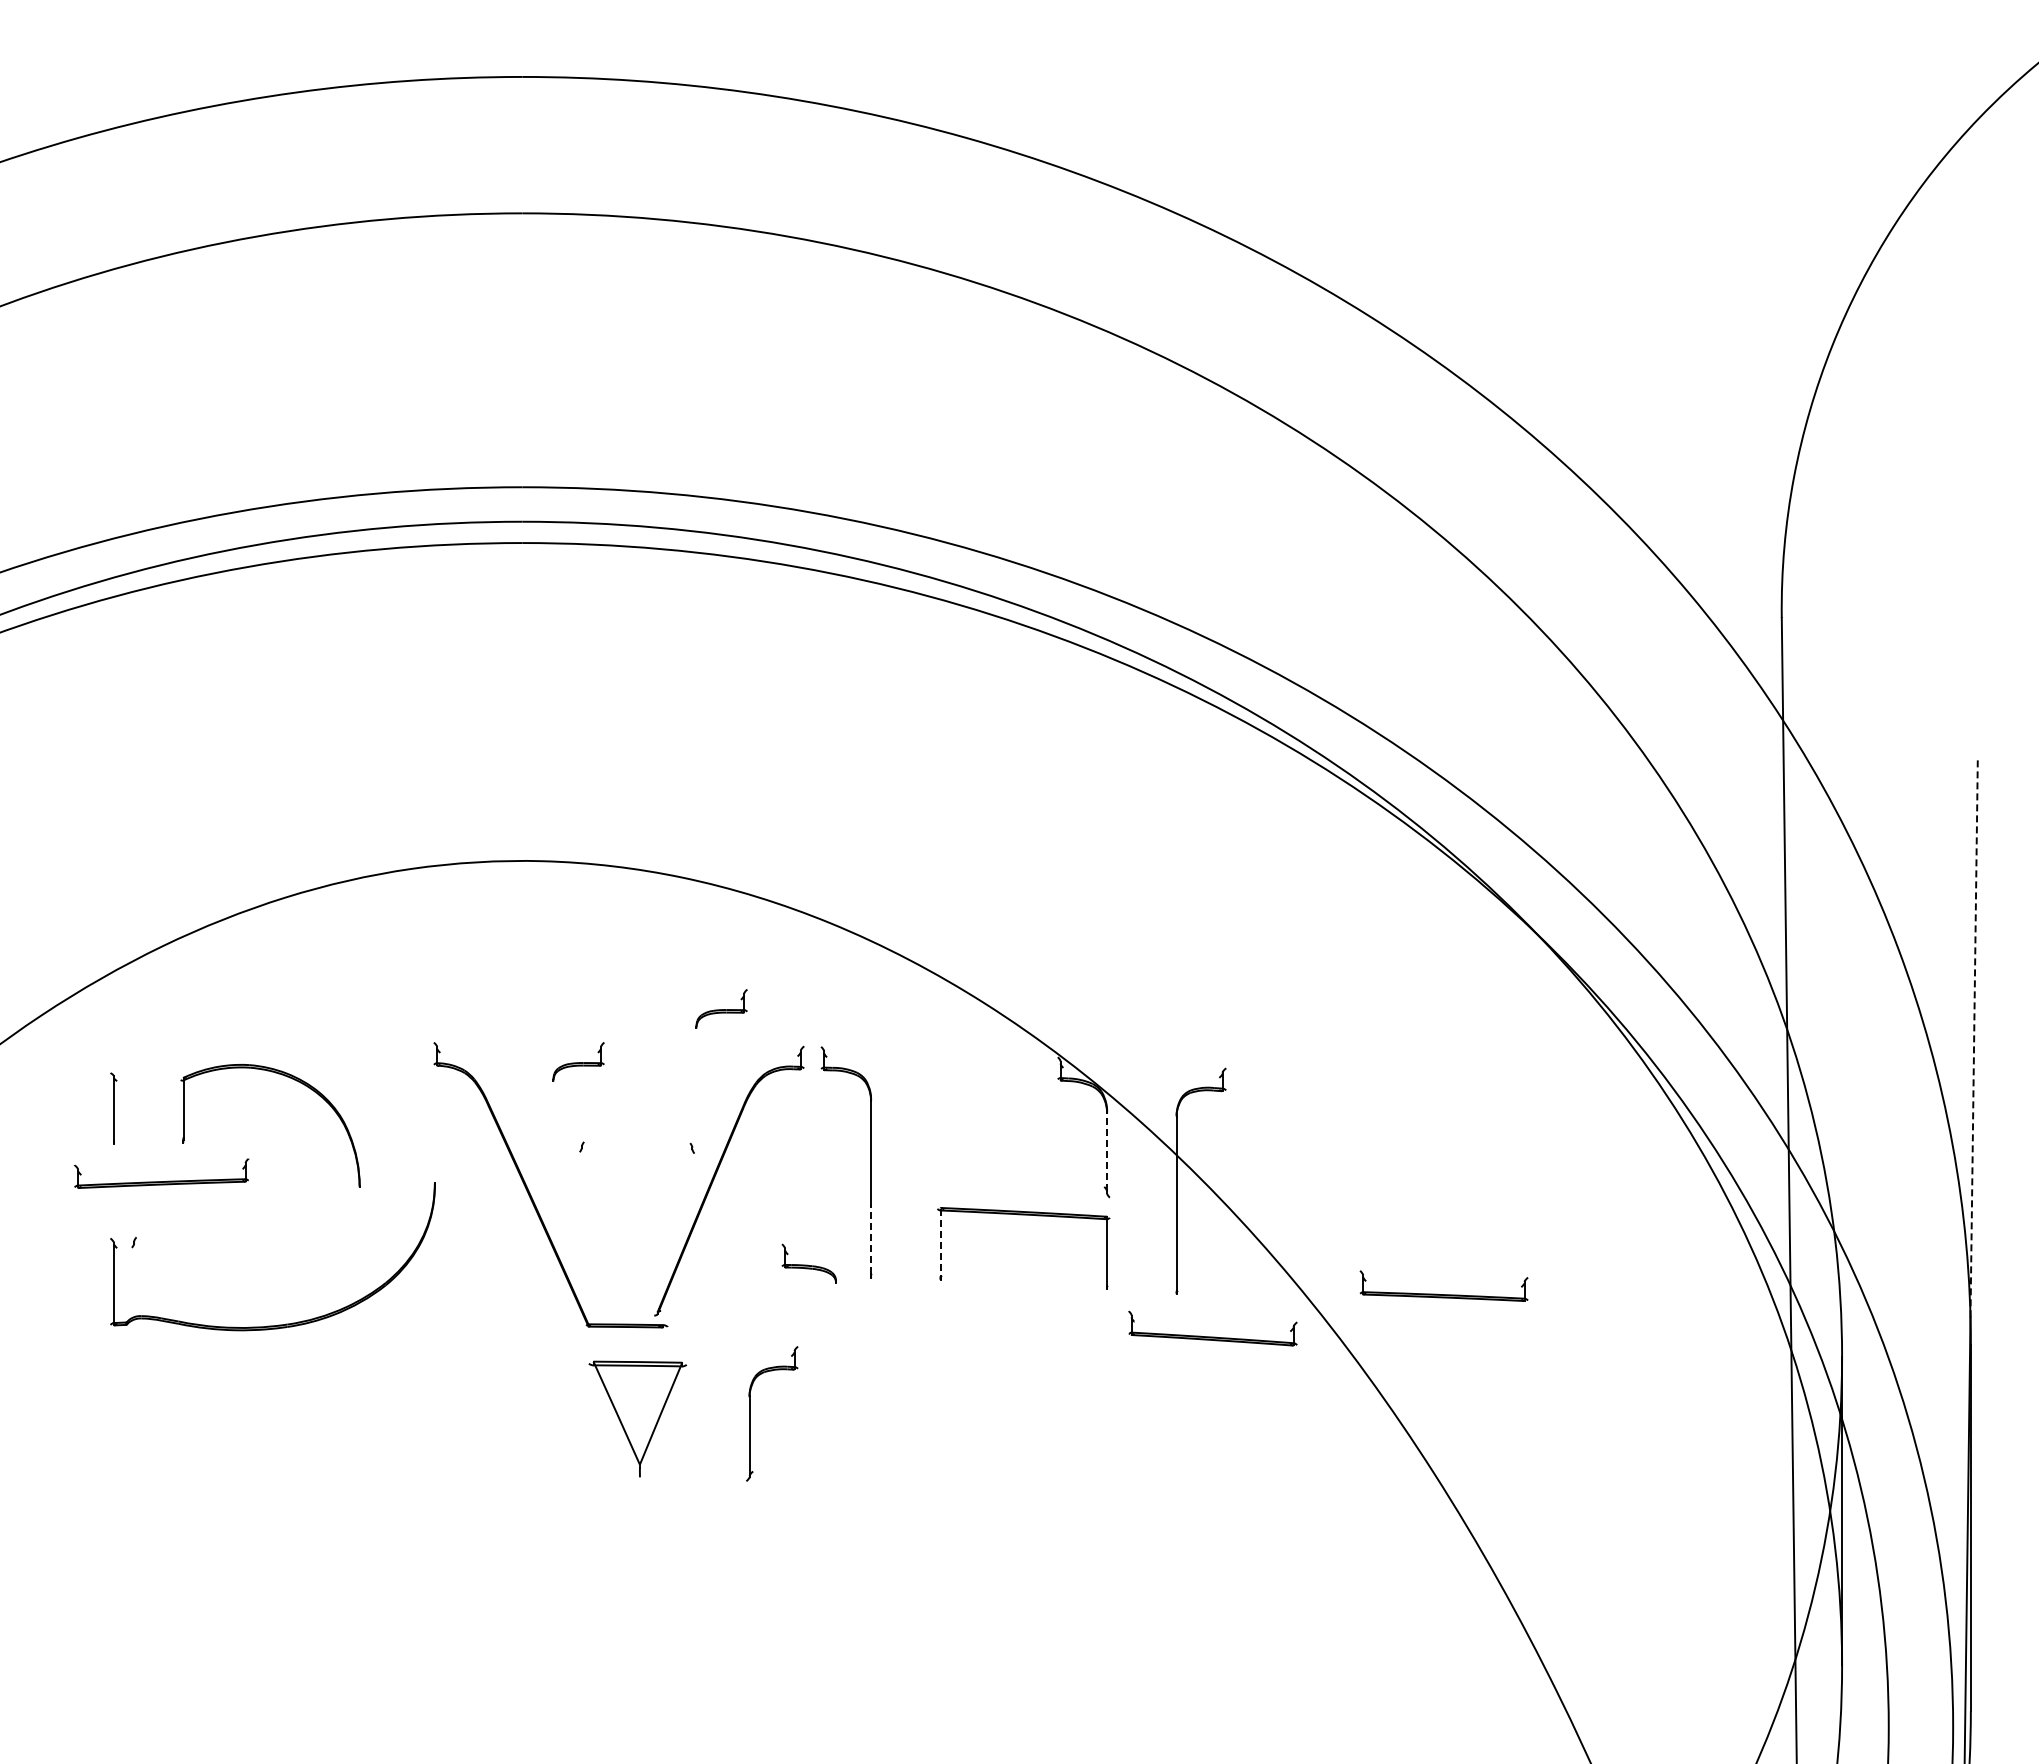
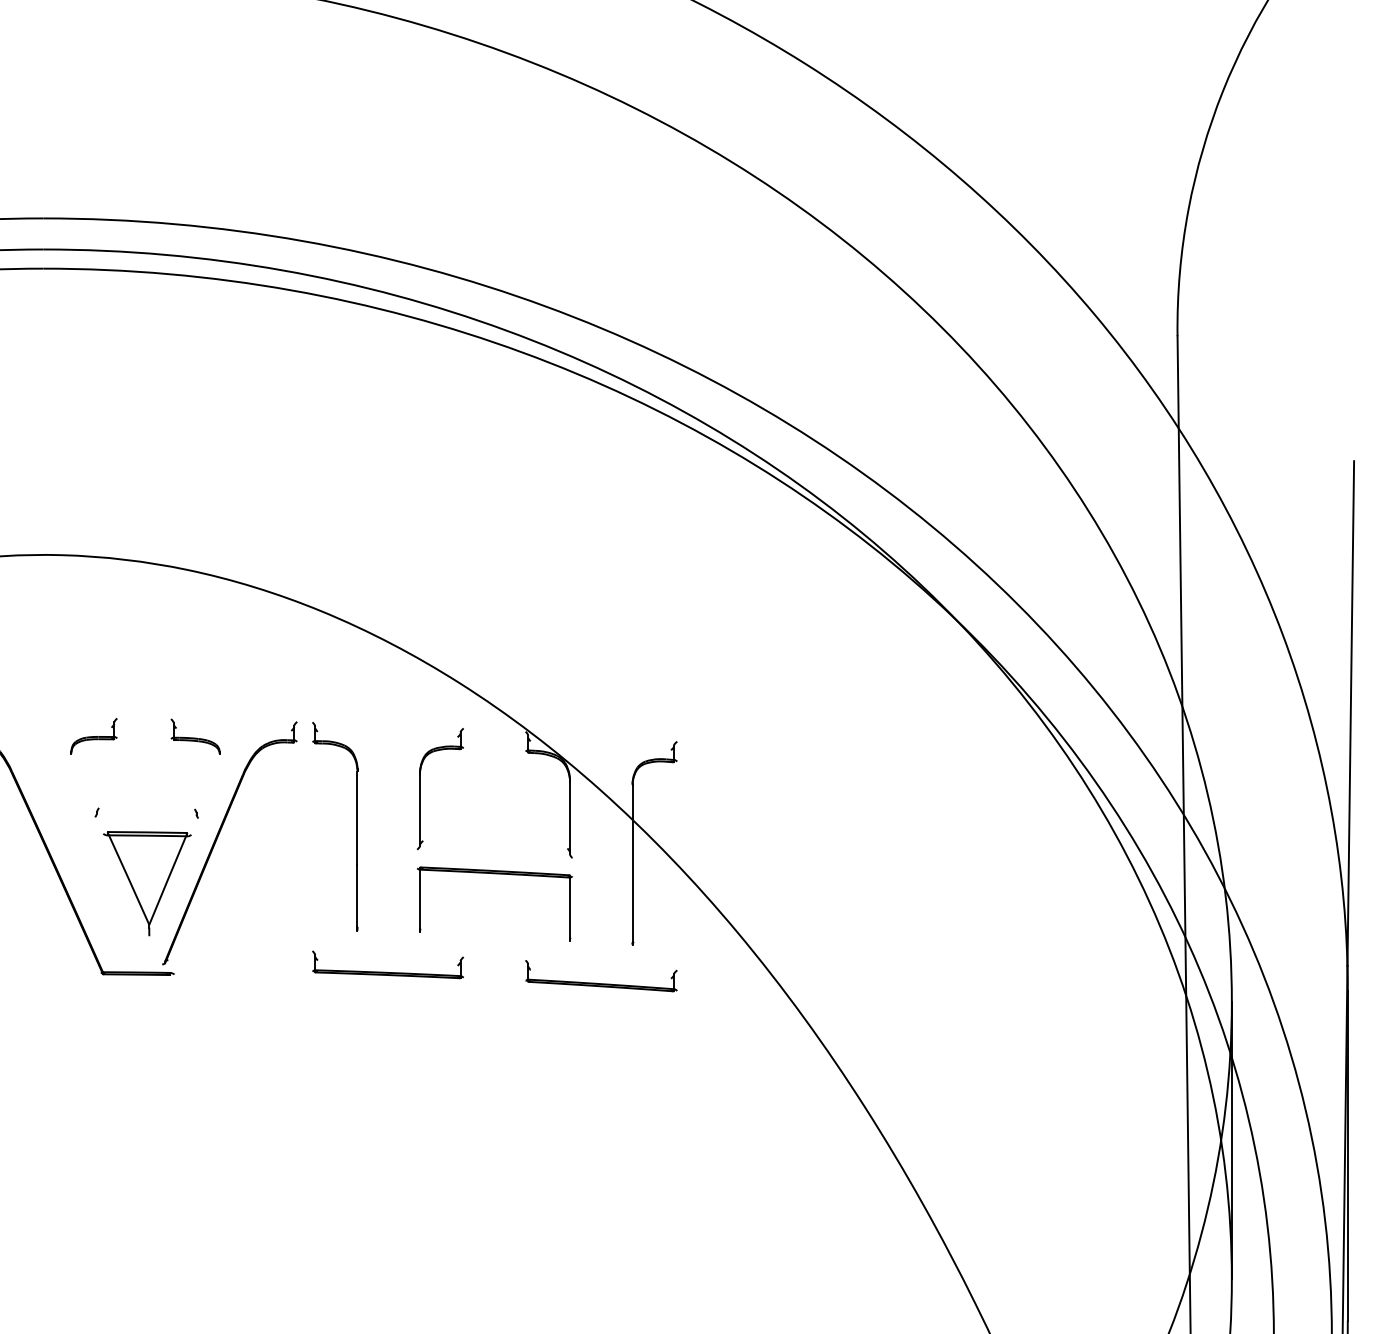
part: (721, 1008) -> (222, 687), removed
line: (1974, 1036) -> (1351, 713), dashed -> solid
line: (1107, 1152) -> (570, 817), dashed -> solid
line: (871, 1239) -> (357, 895), dashed -> solid
line: (940, 1242) -> (419, 898), dashed -> solid
part: (808, 1263) -> (194, 736), moved
part: (1443, 1294) -> (387, 972), moved
part: (1212, 1336) -> (600, 983), moved
part: (750, 1413) -> (420, 788), moved
part: (637, 1418) -> (147, 883), moved

